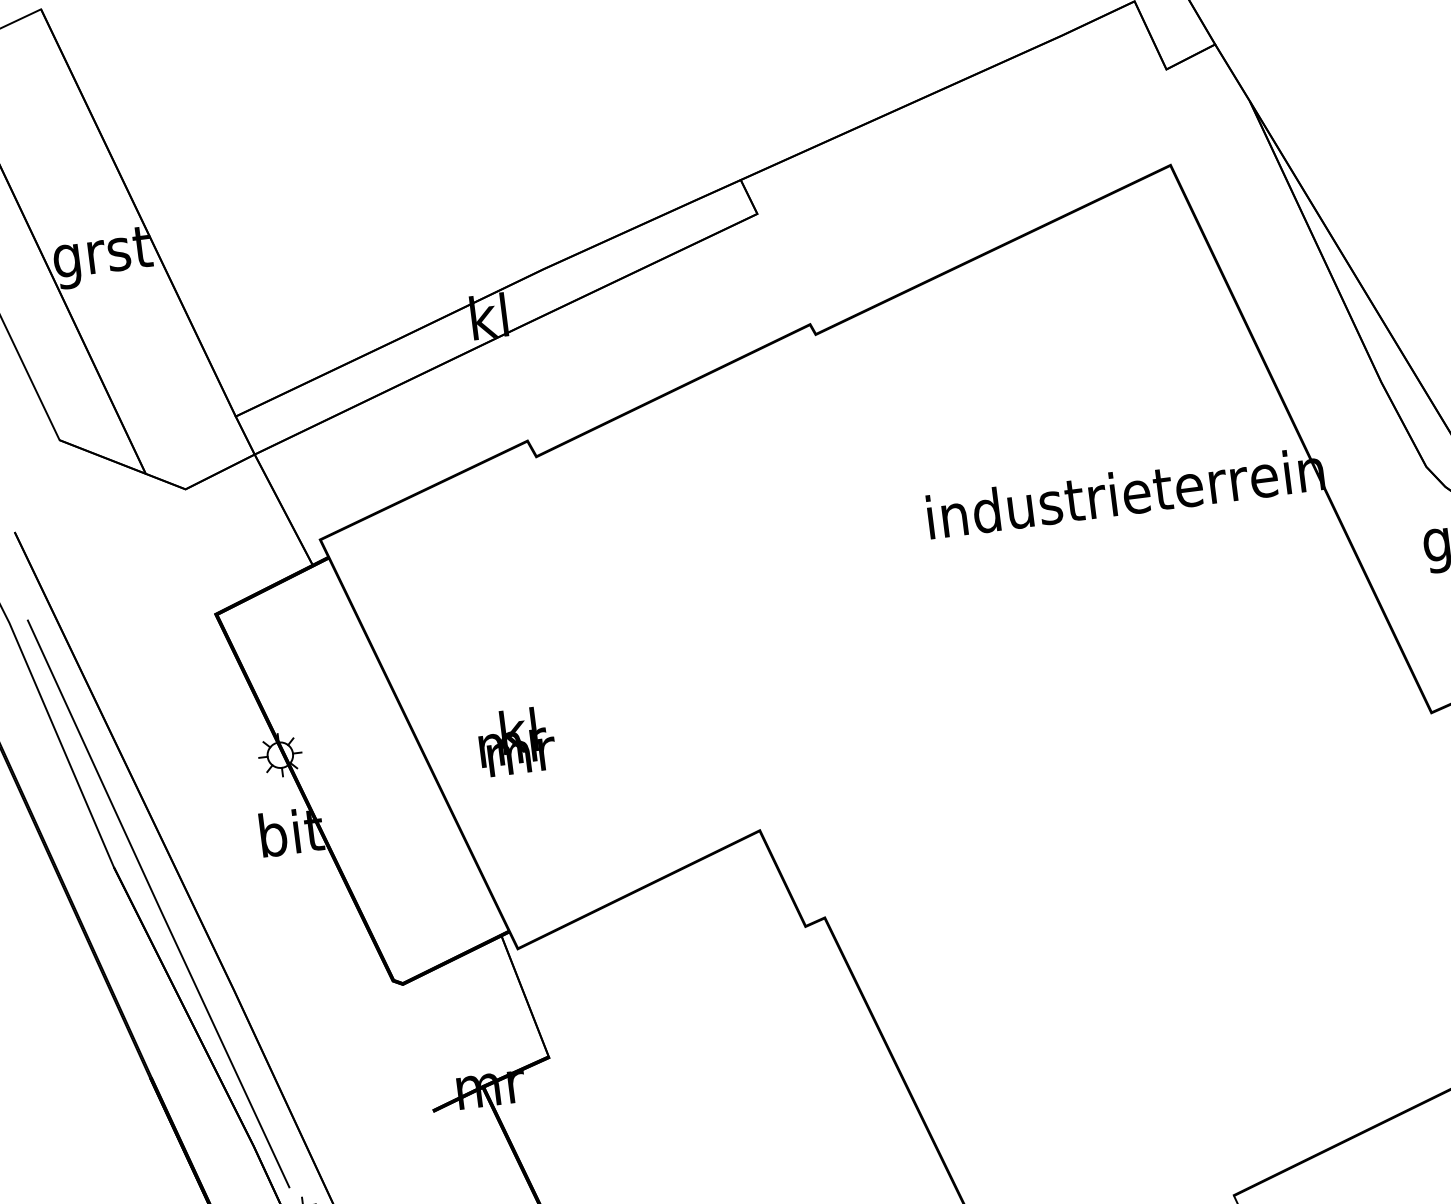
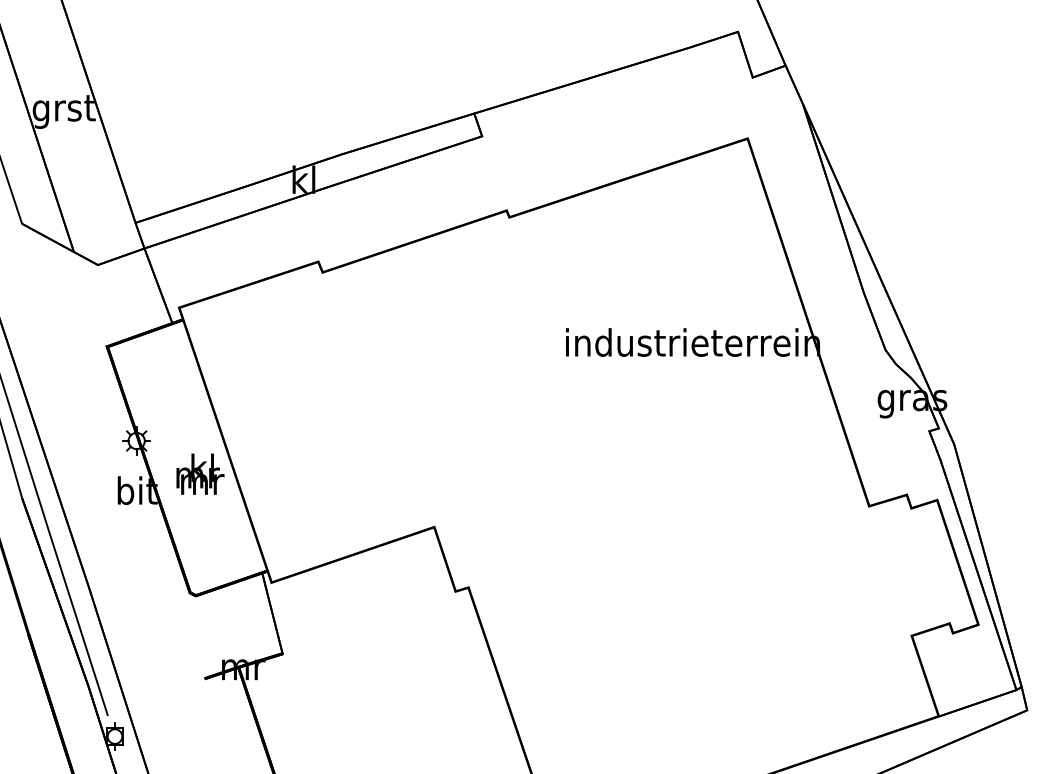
text: (516, 740) -> (200, 473), moved

